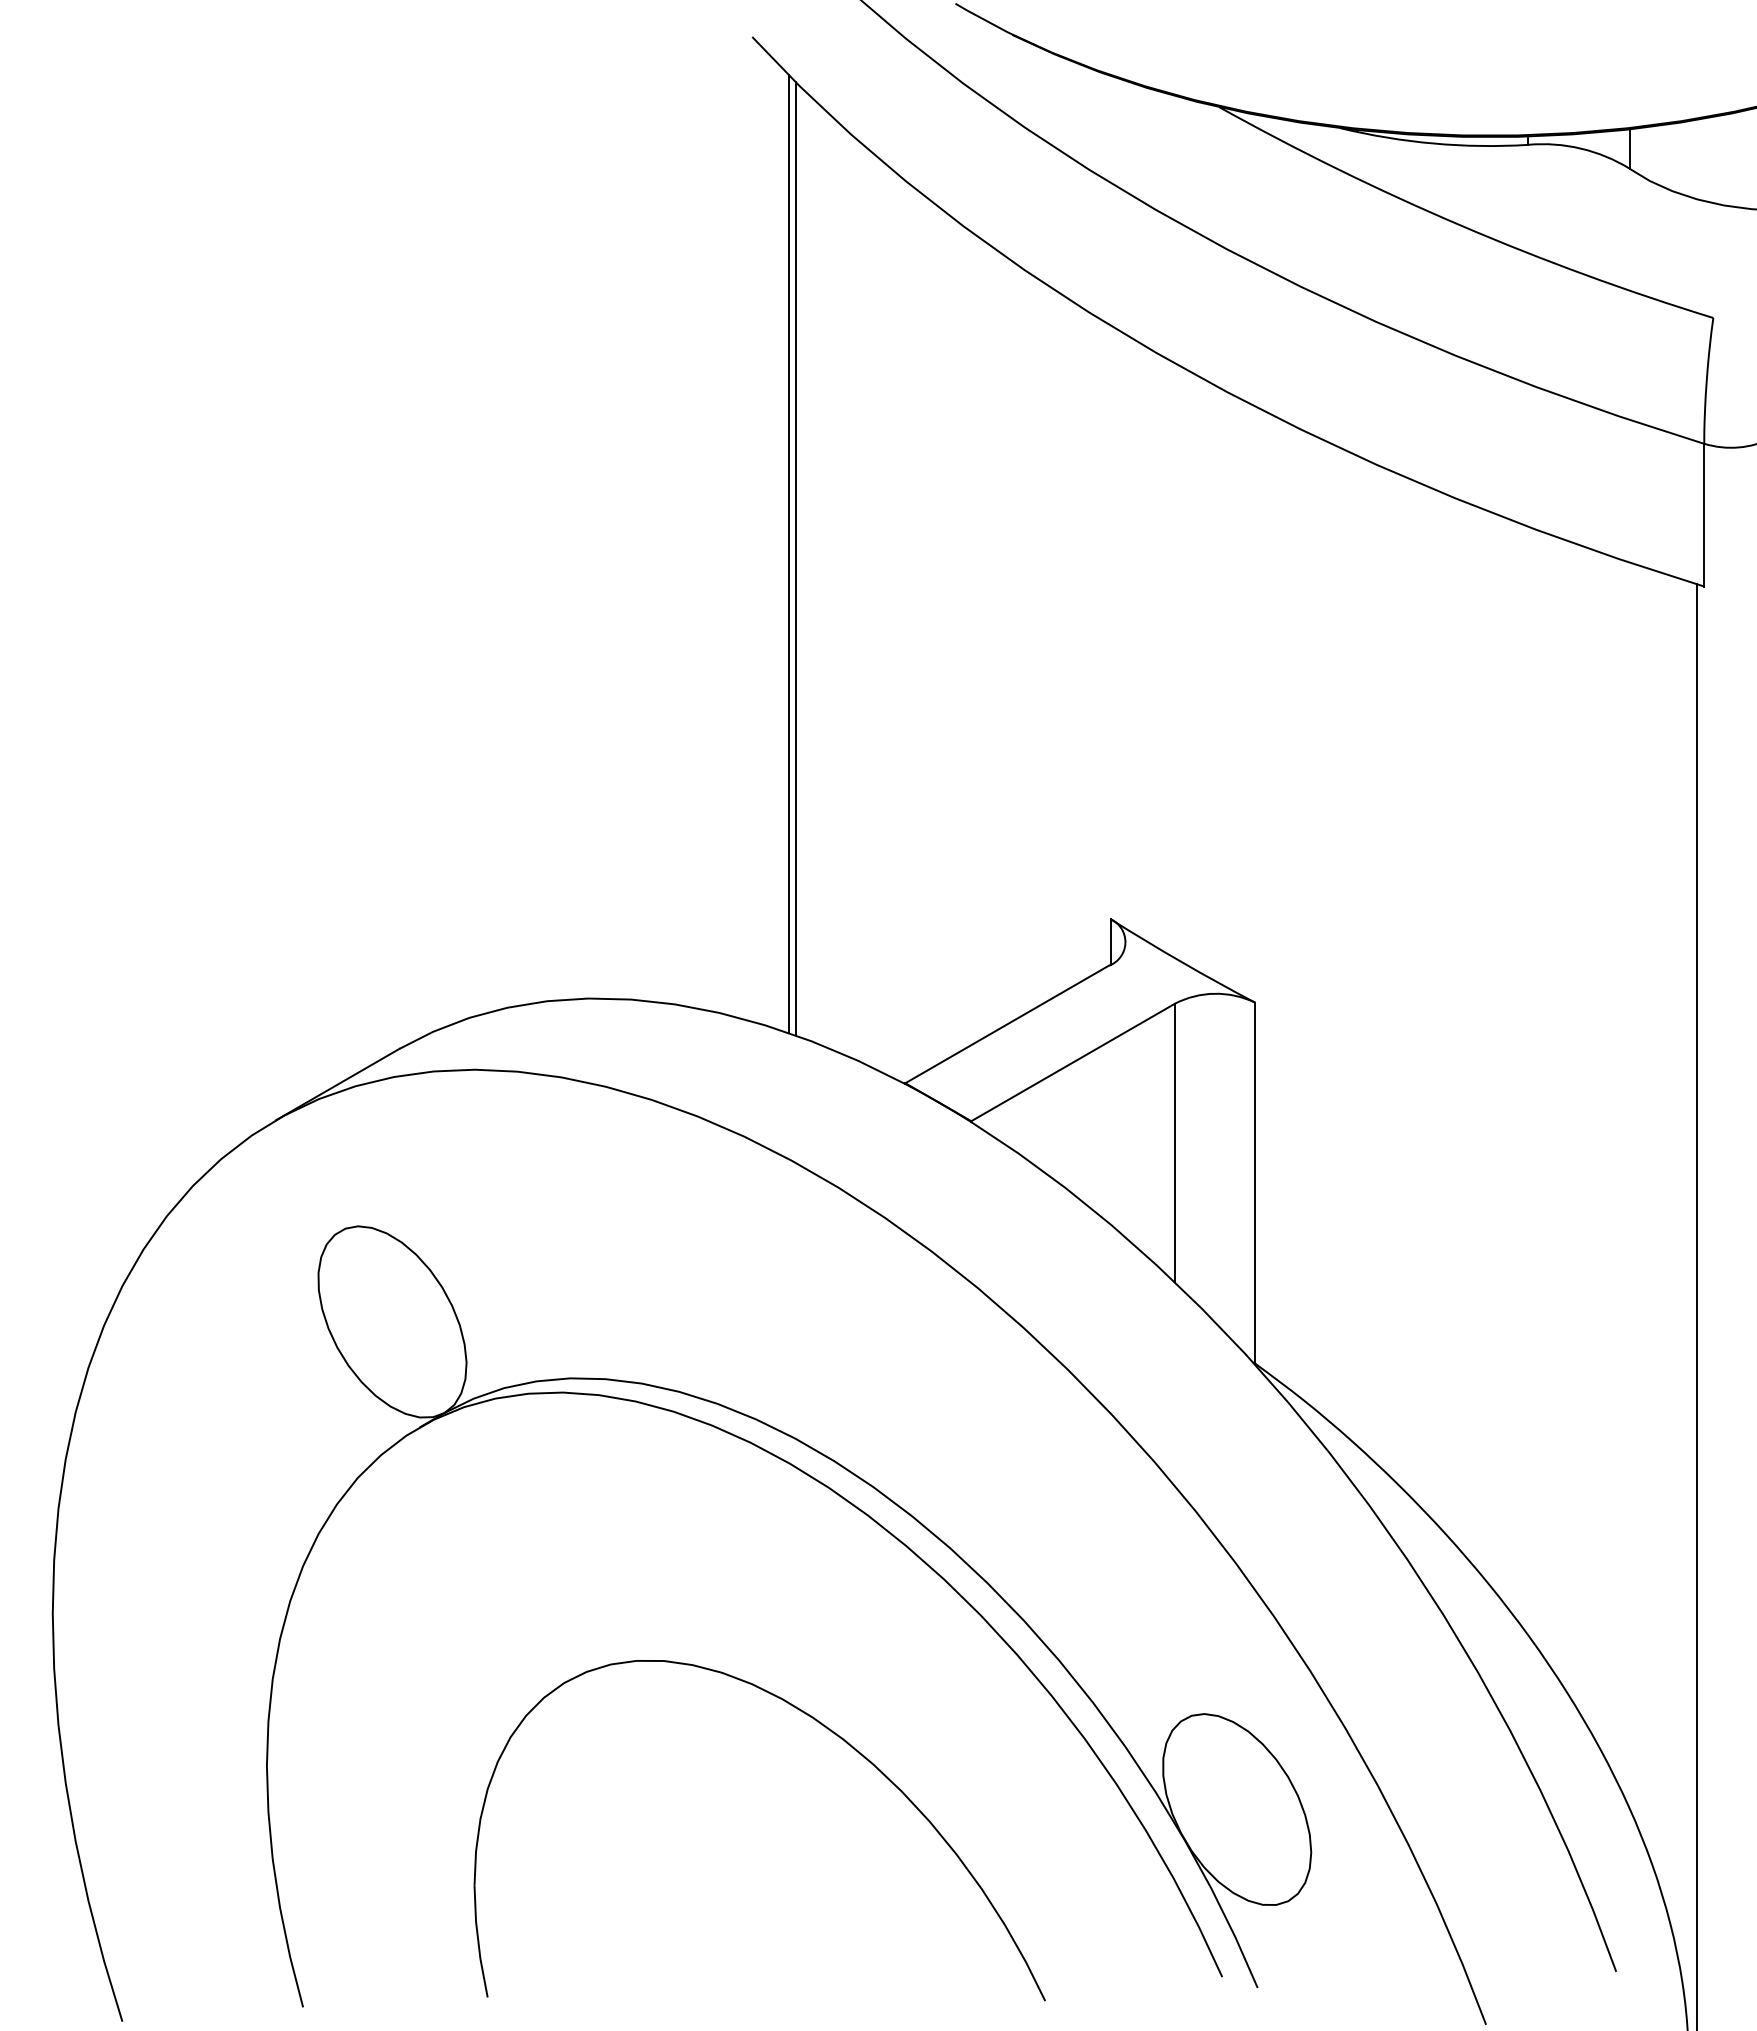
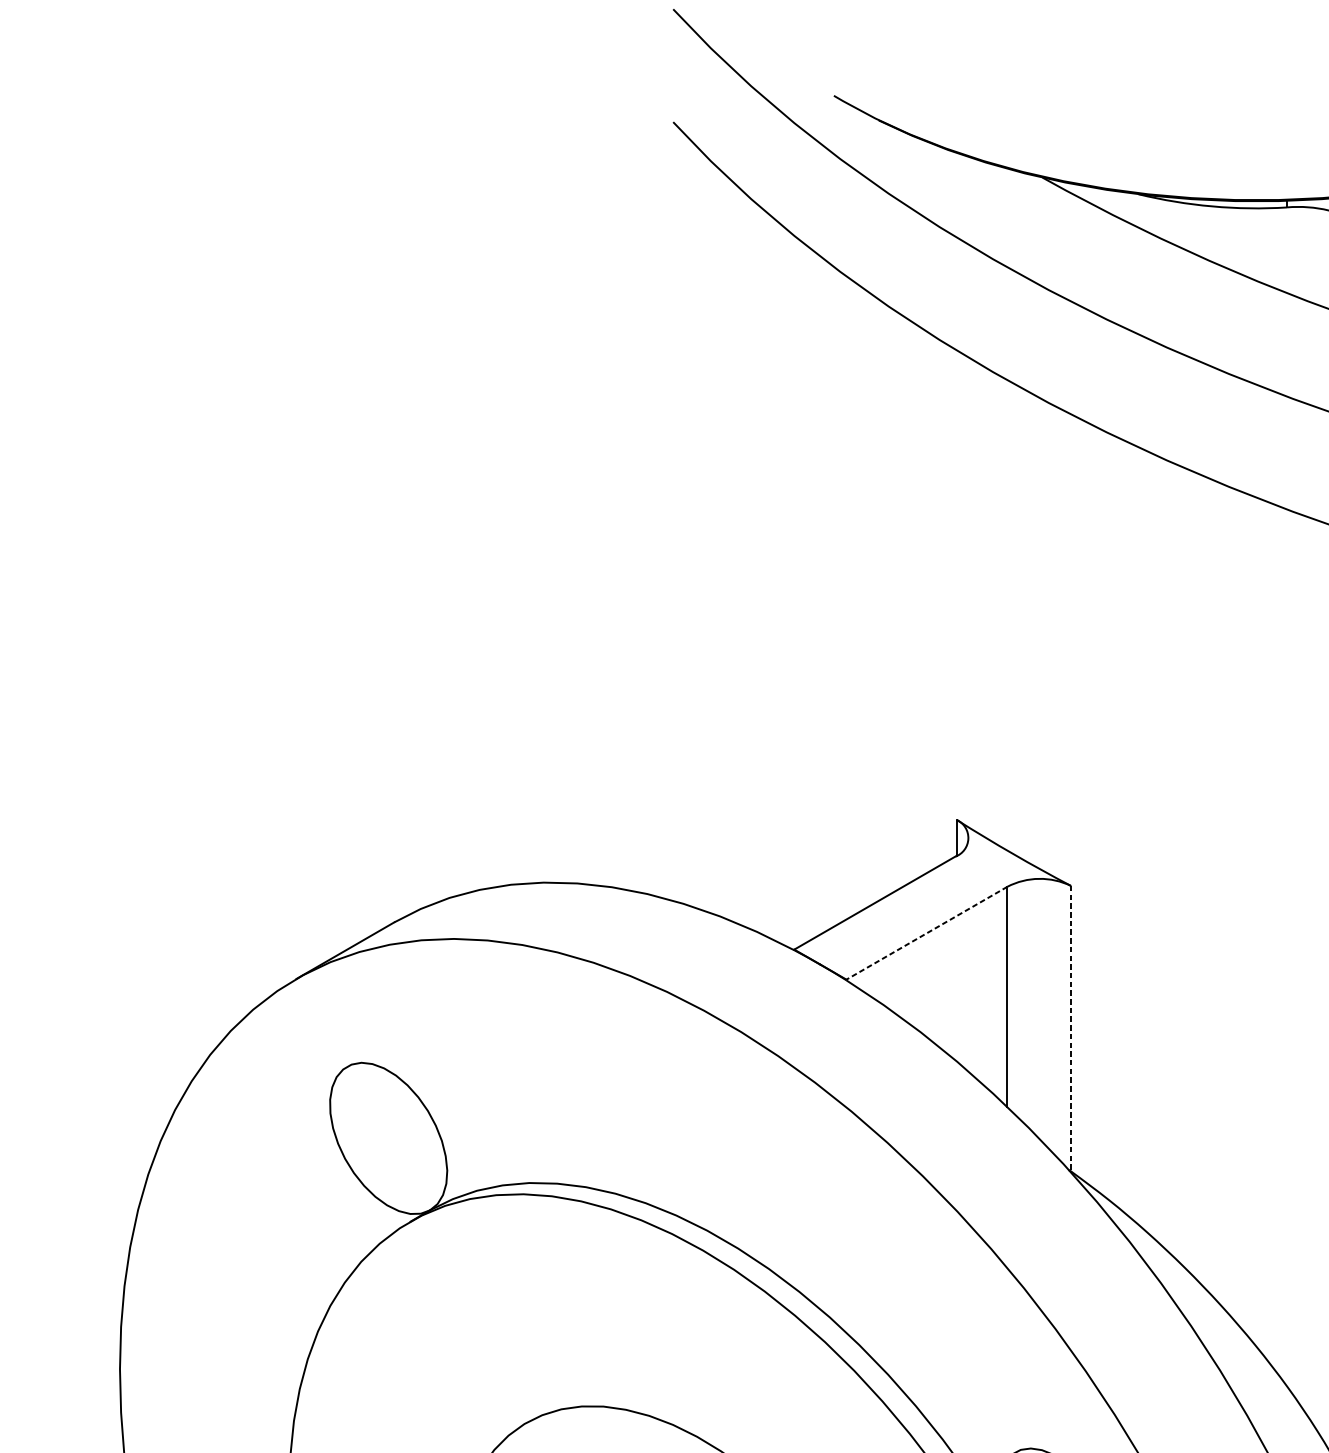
line: (788, 554) -> (701, 531), removed
line: (795, 558) -> (707, 534), removed
line: (1072, 1062) -> (926, 933), solid -> dashed
line: (1255, 1183) -> (1071, 1028), solid -> dashed

